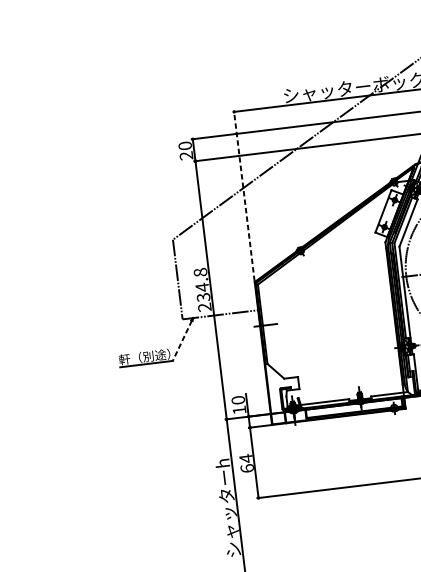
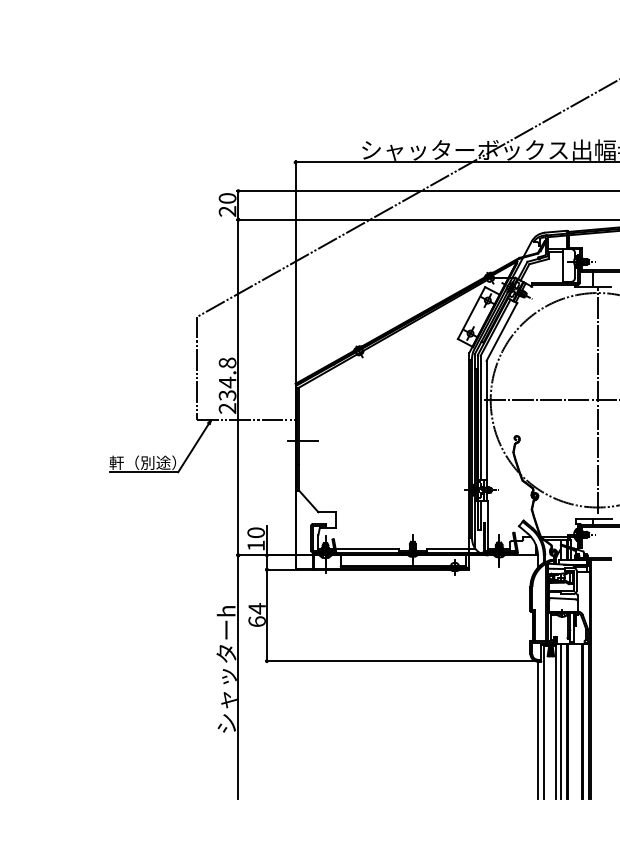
line: (244, 195) -> (295, 271), dashed -> solid
line: (182, 340) -> (193, 447), dashed -> solid

